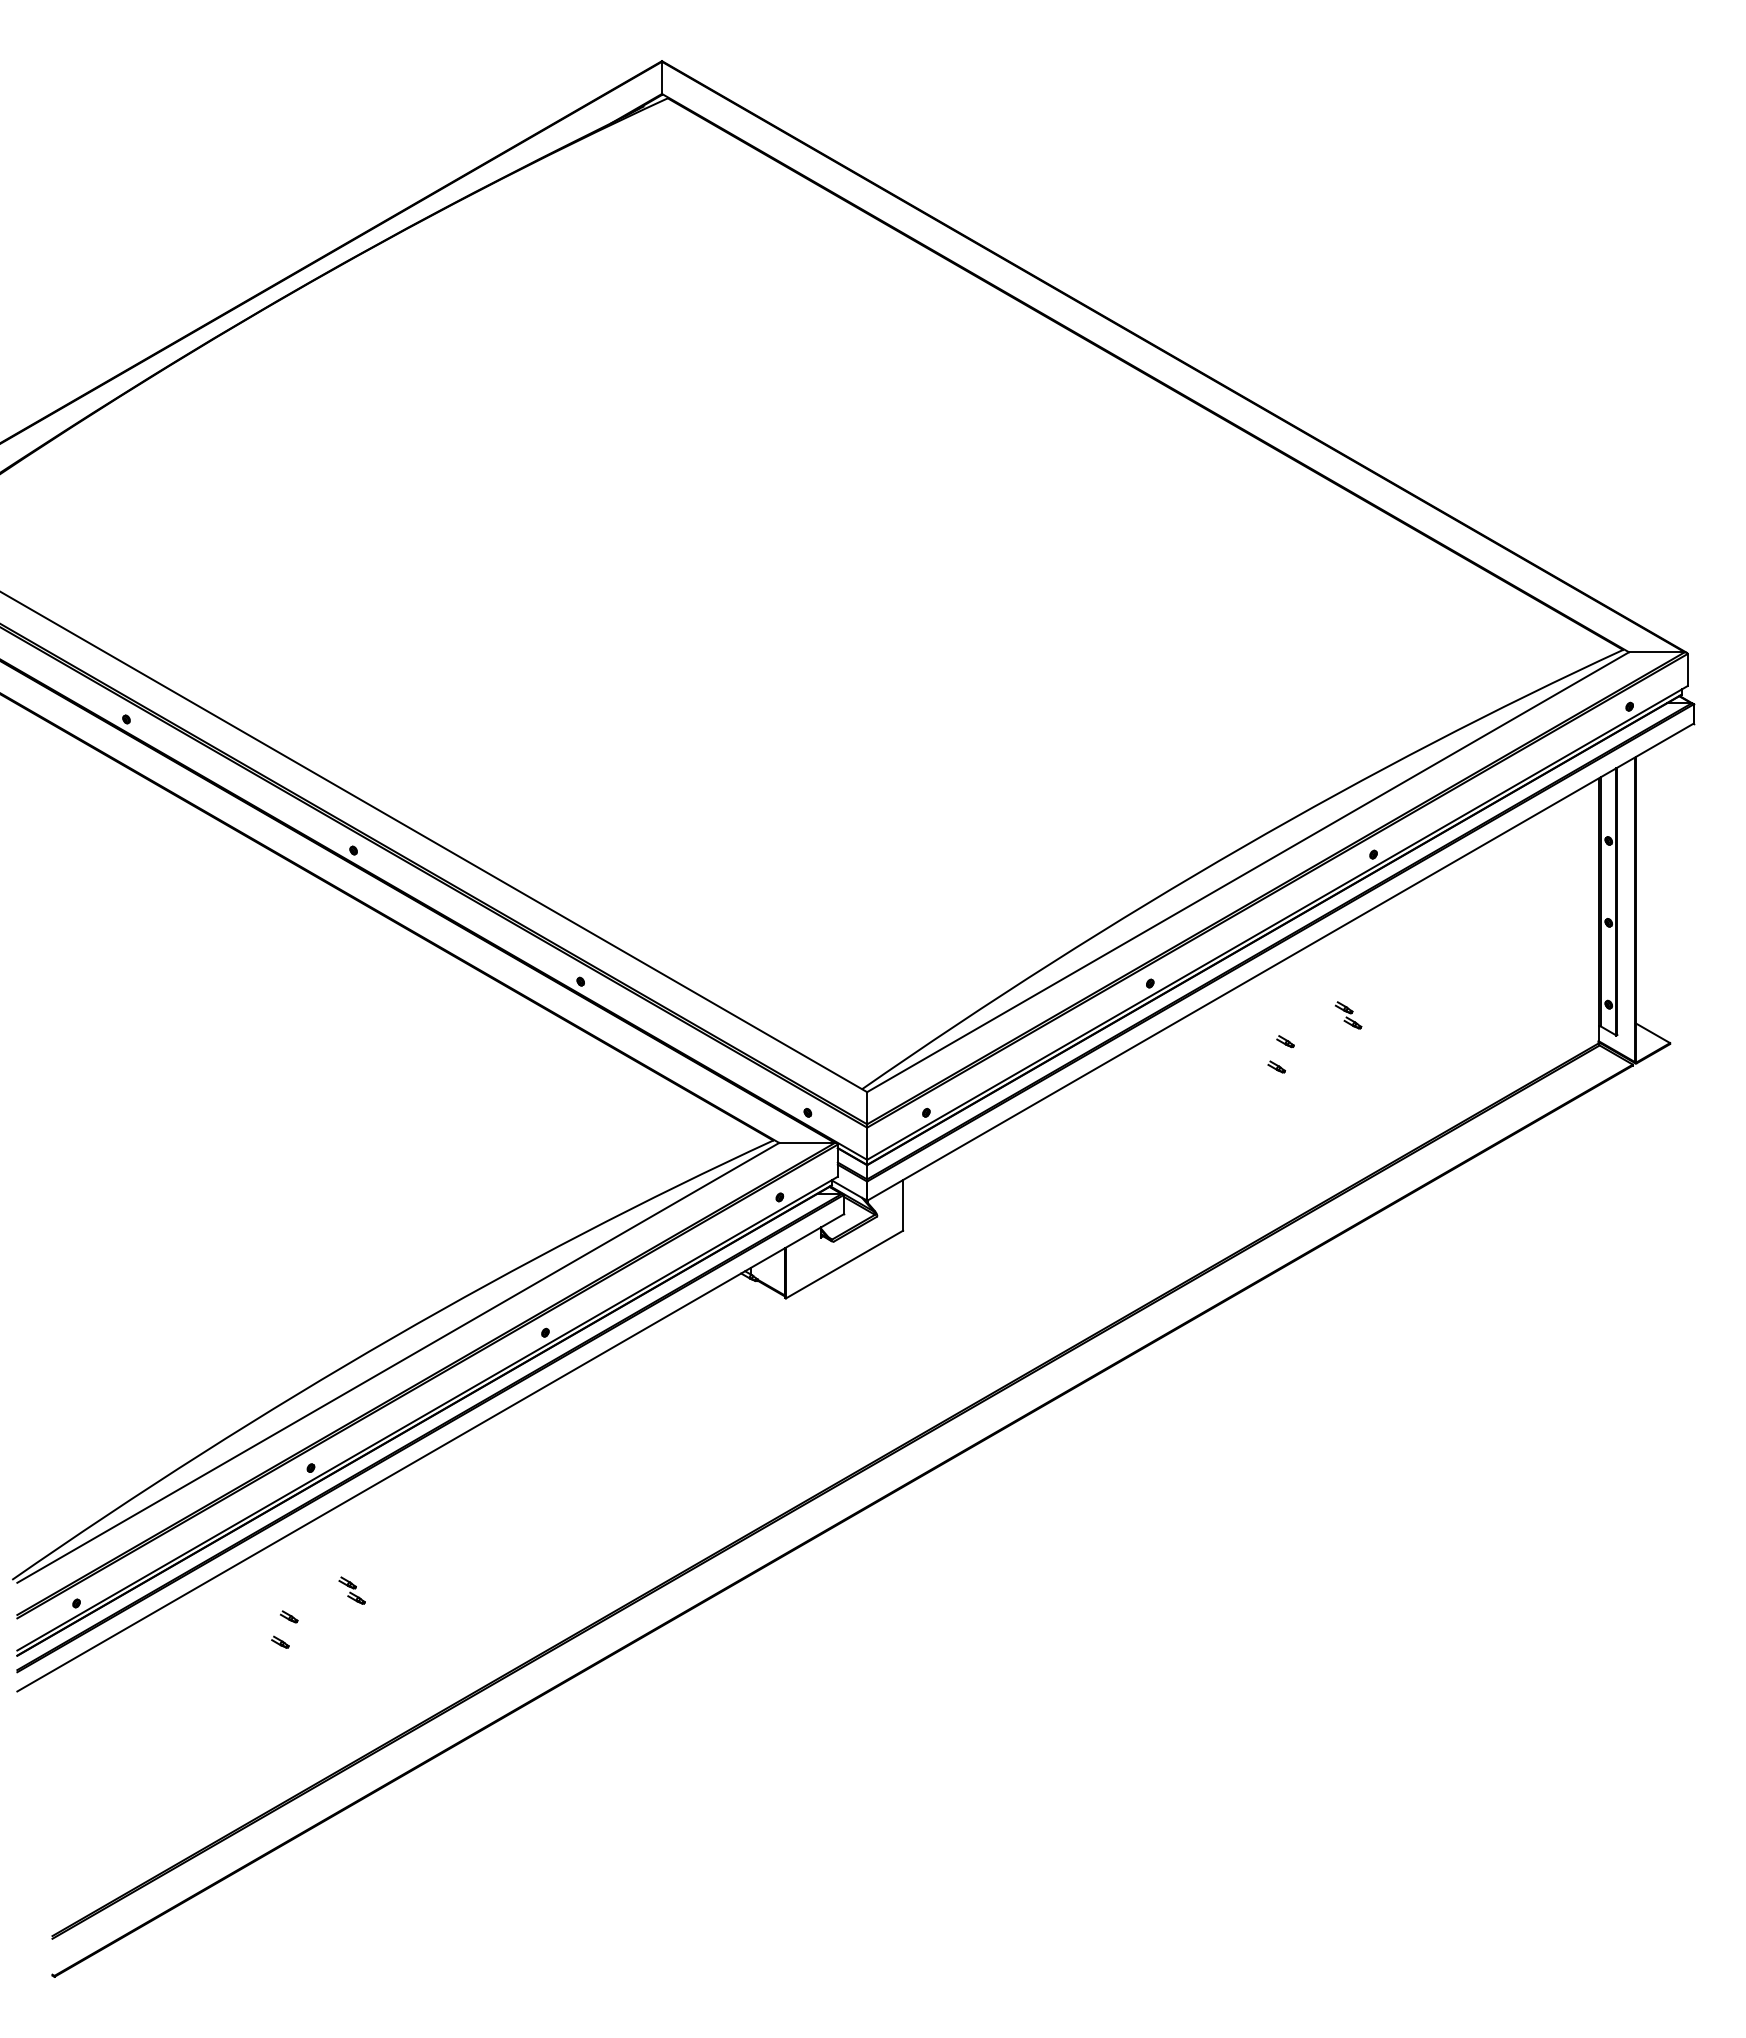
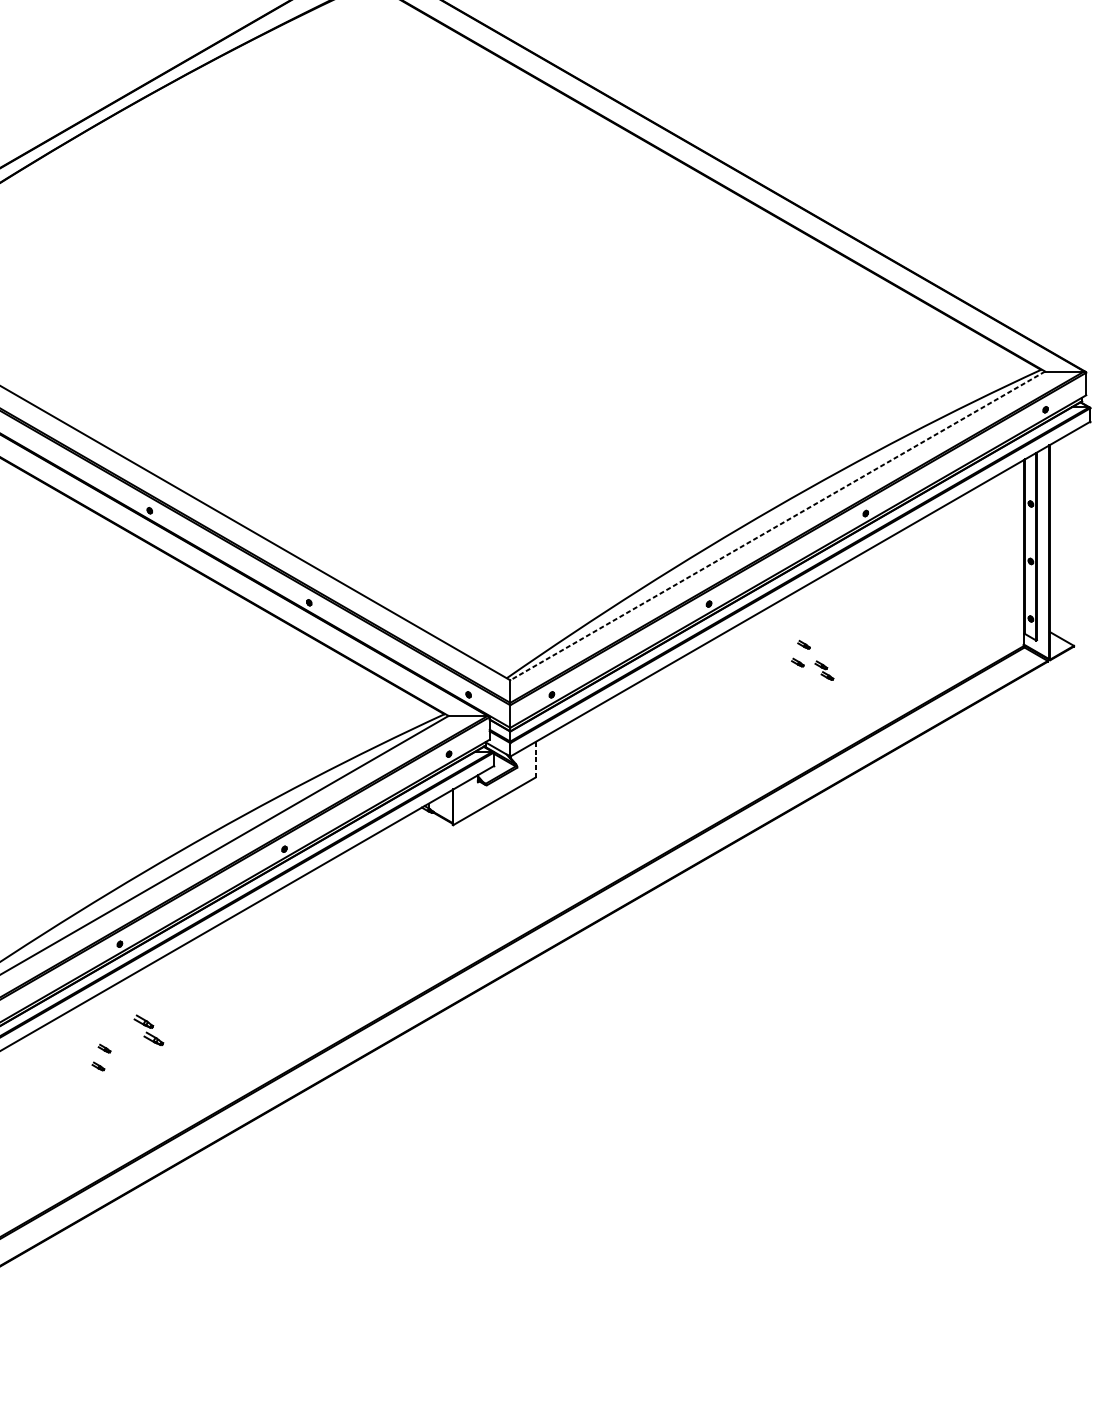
line: (1248, 872) -> (778, 526), solid -> dashed
part: (1348, 1015) -> (824, 670), moved
line: (903, 1205) -> (535, 759), solid -> dashed
part: (351, 1590) -> (148, 1030), size x1.6

